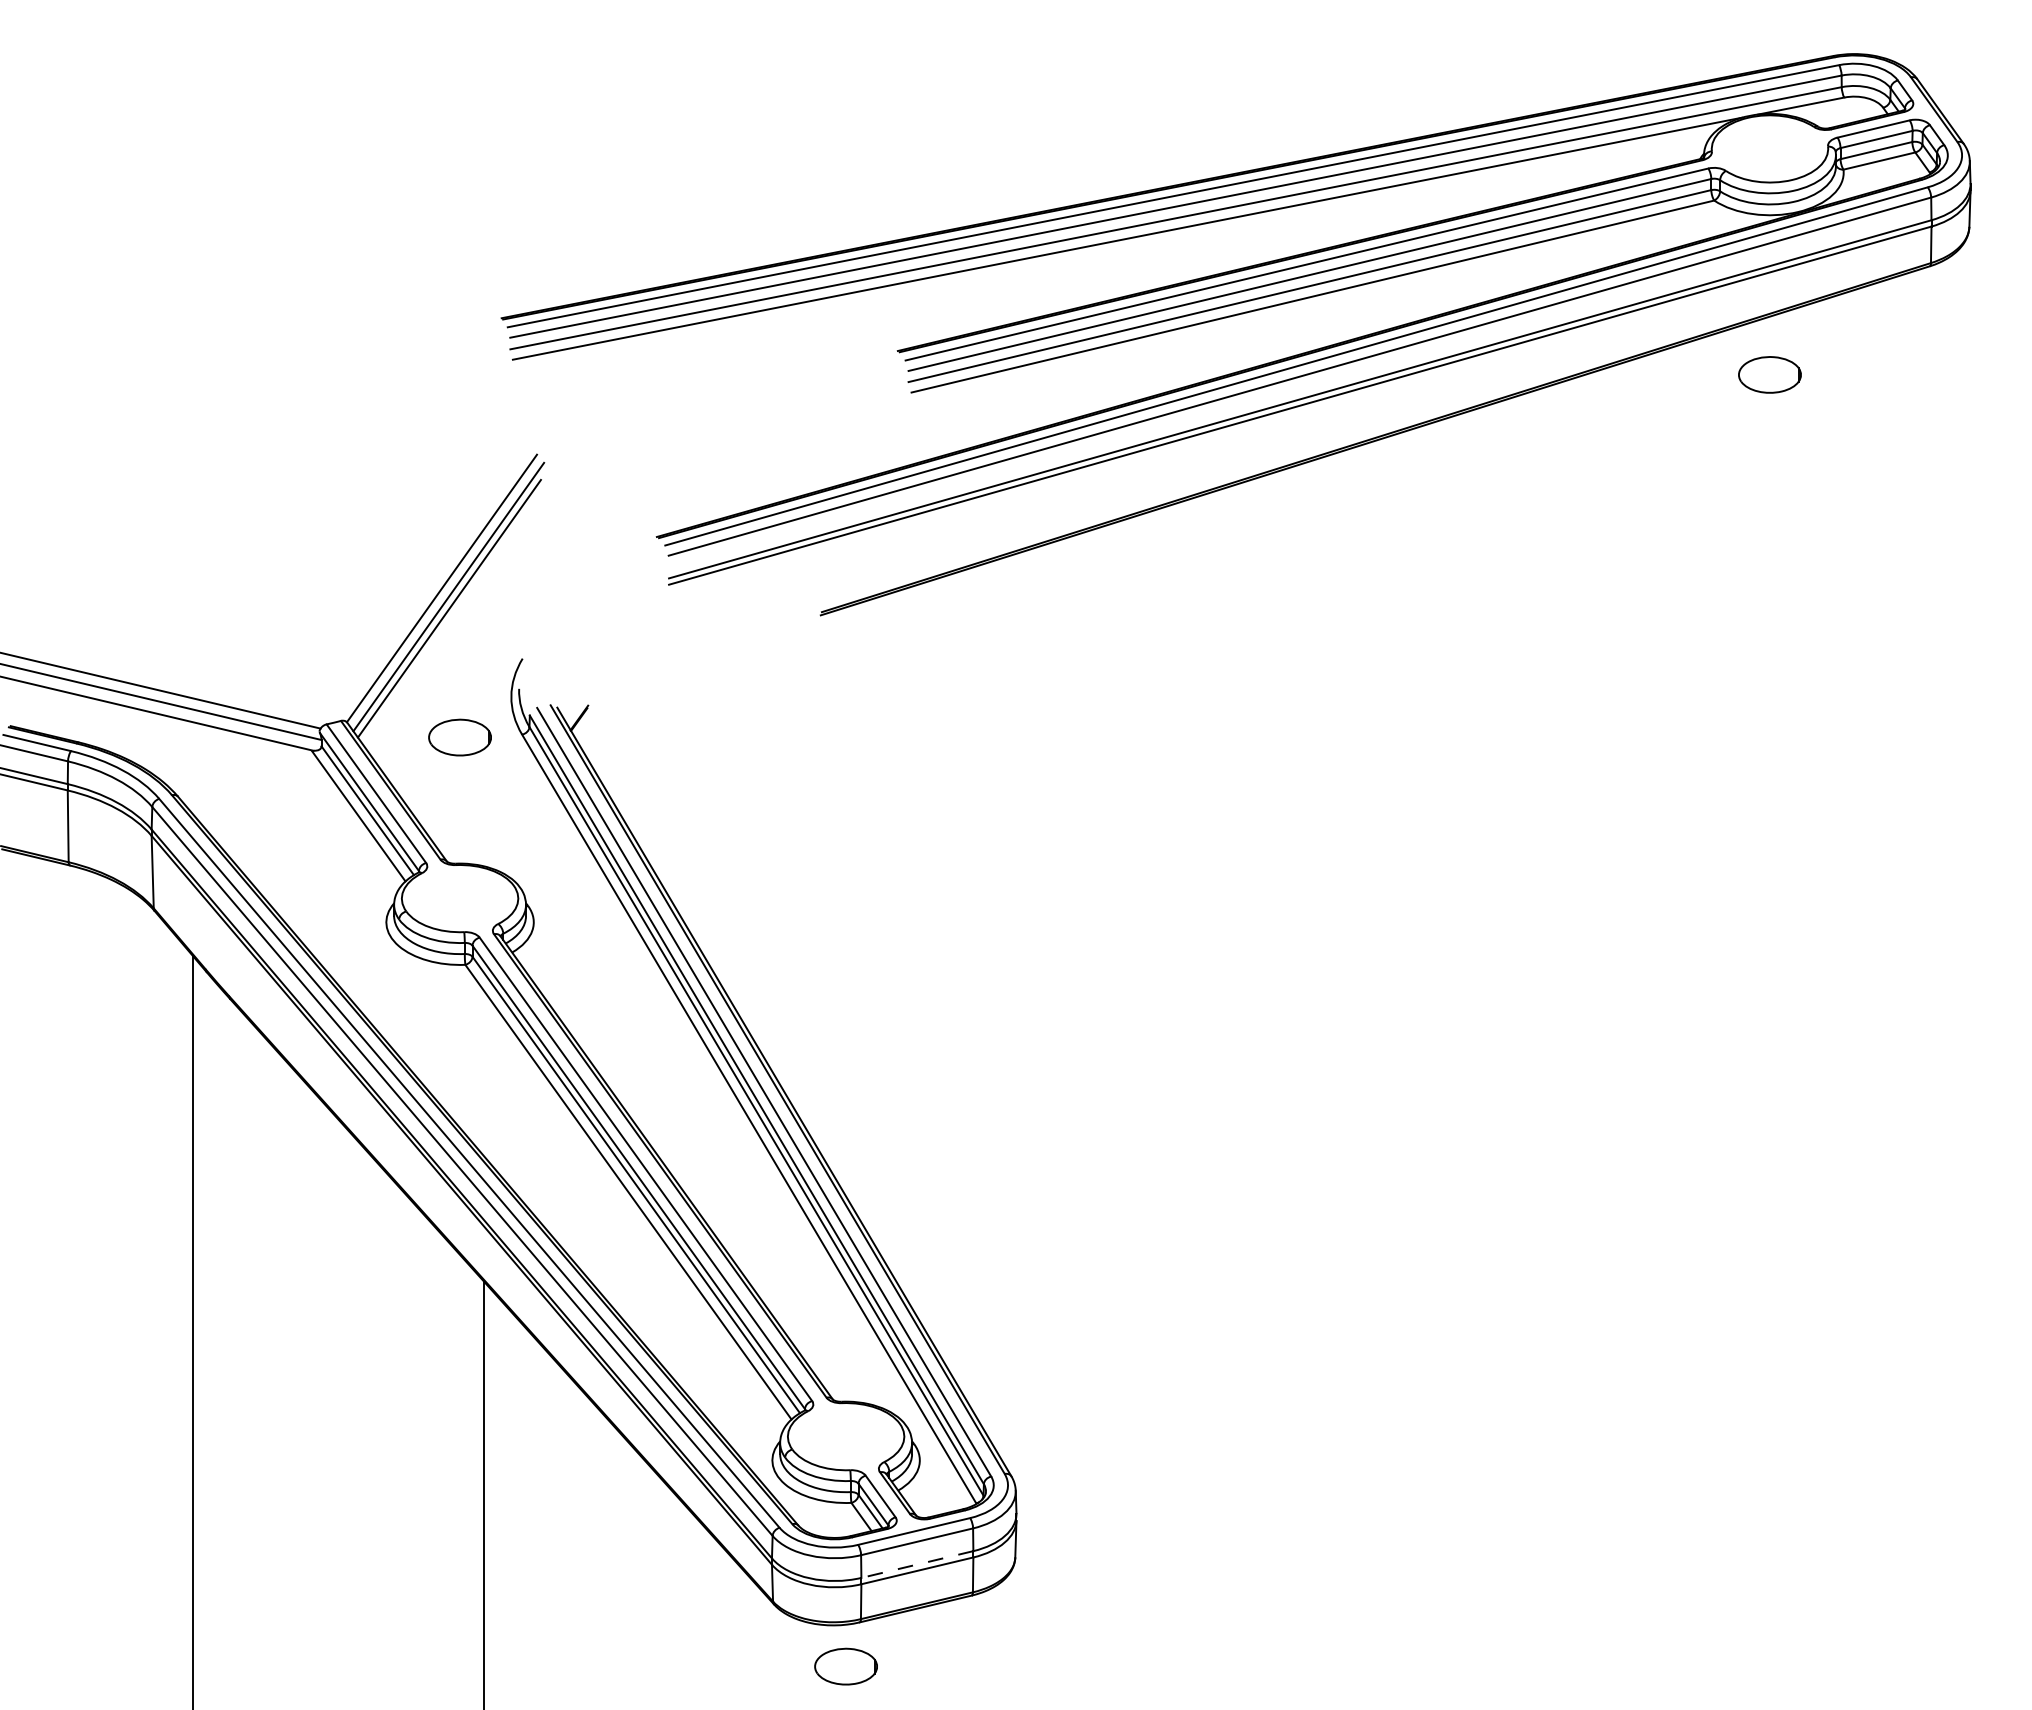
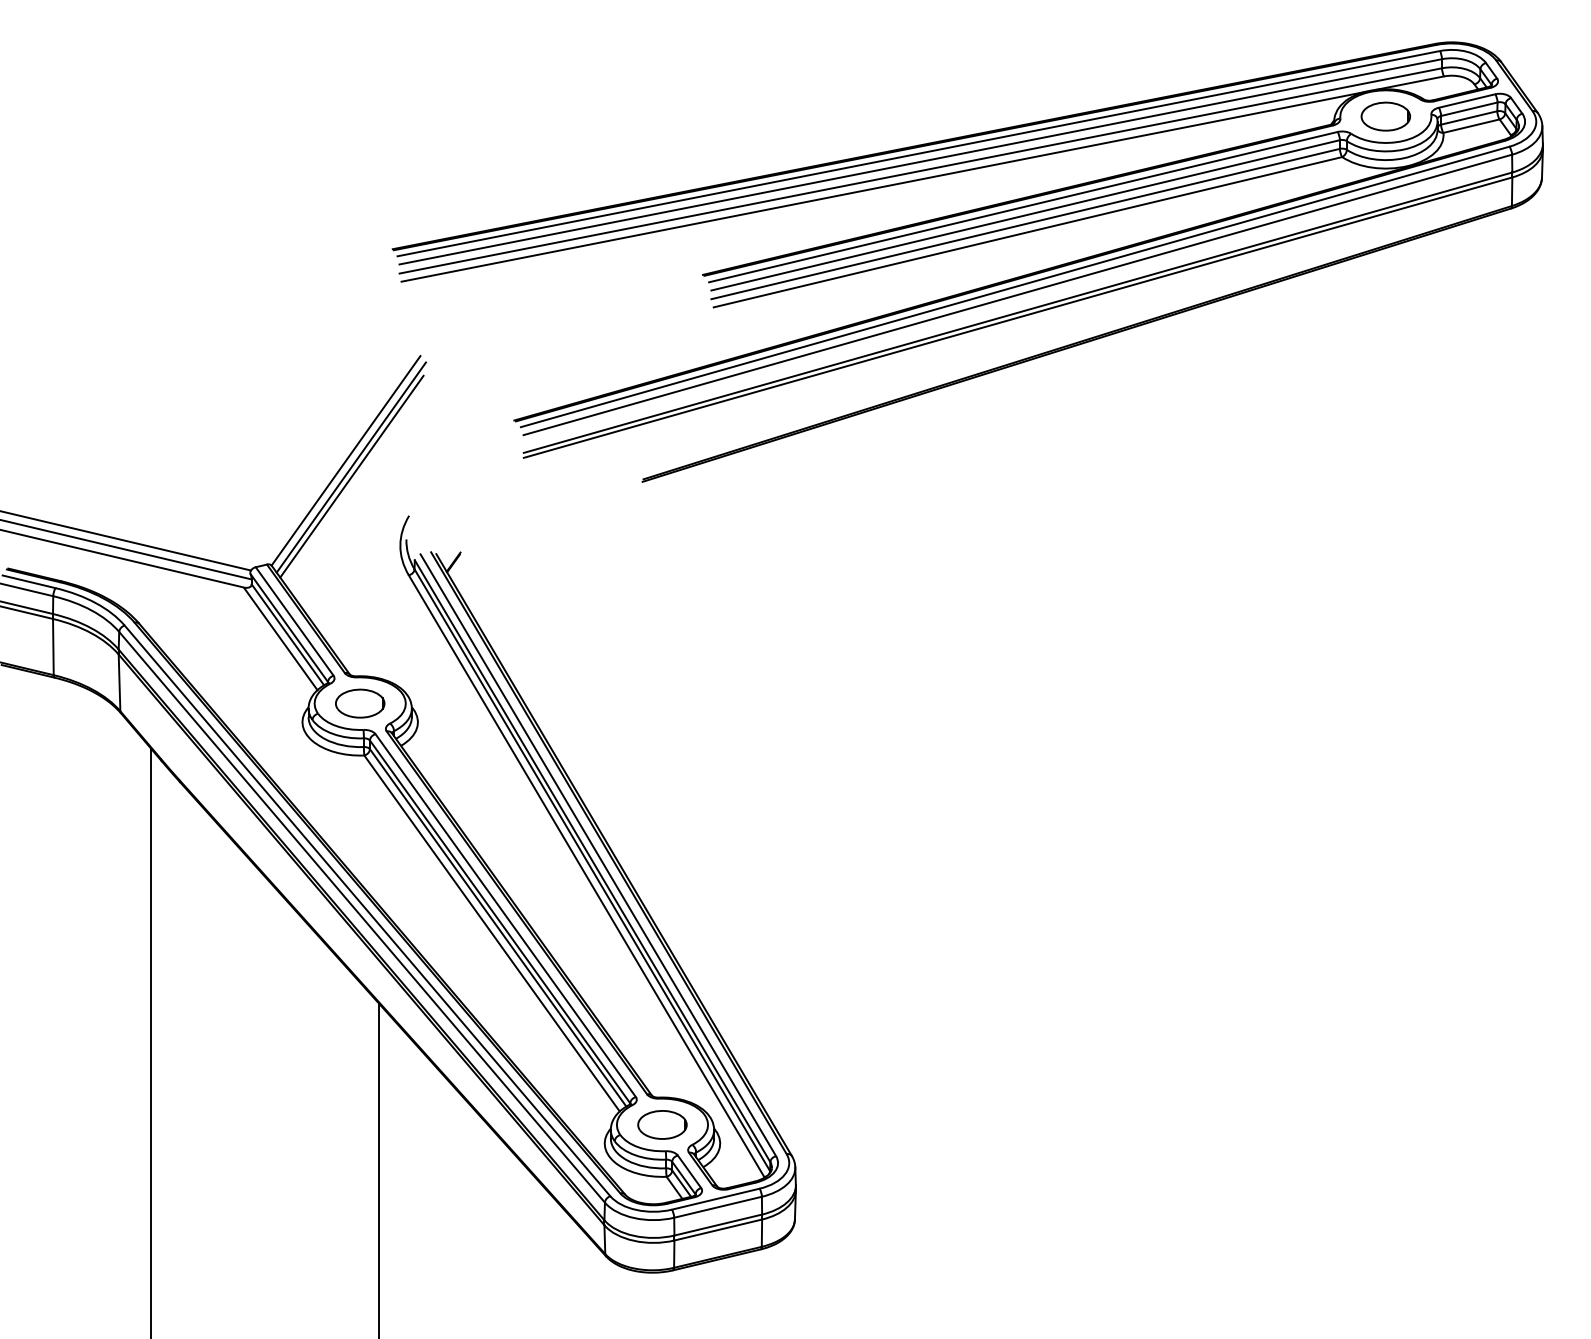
part: (1769, 374) -> (1385, 116), moved
part: (459, 737) -> (359, 703), moved
line: (917, 1564) -> (718, 1225), dashed -> solid
part: (845, 1666) -> (661, 1124), moved

